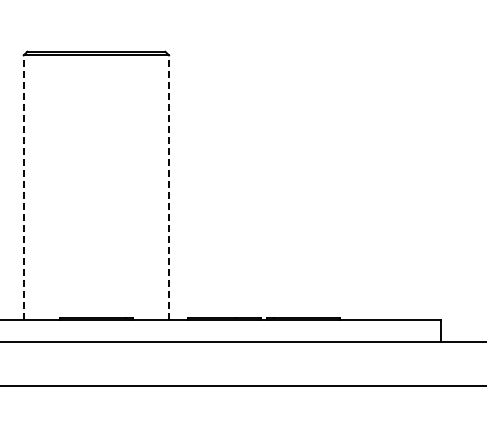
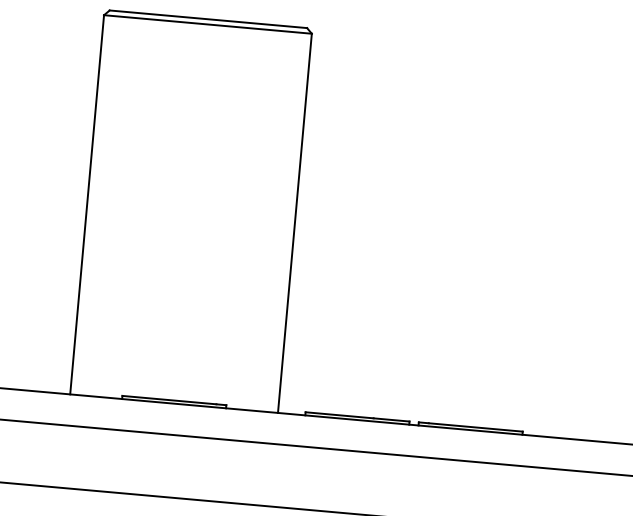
line: (23, 187) -> (86, 204), dashed -> solid
line: (169, 187) -> (295, 222), dashed -> solid

